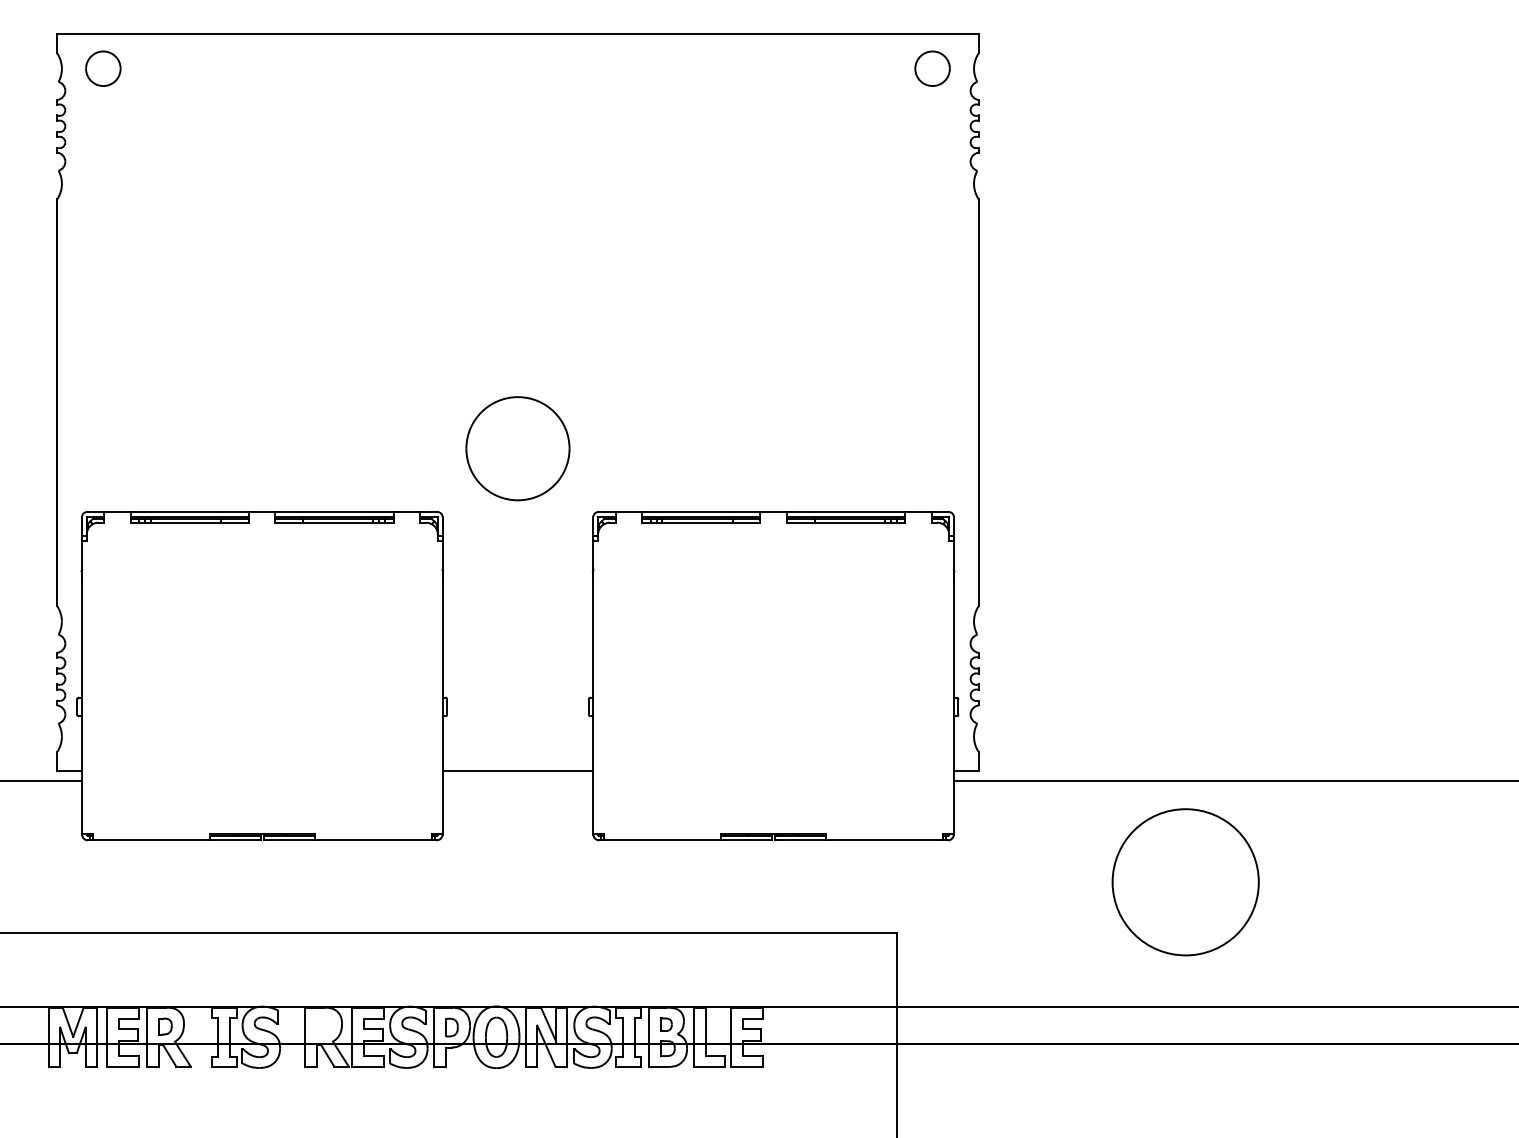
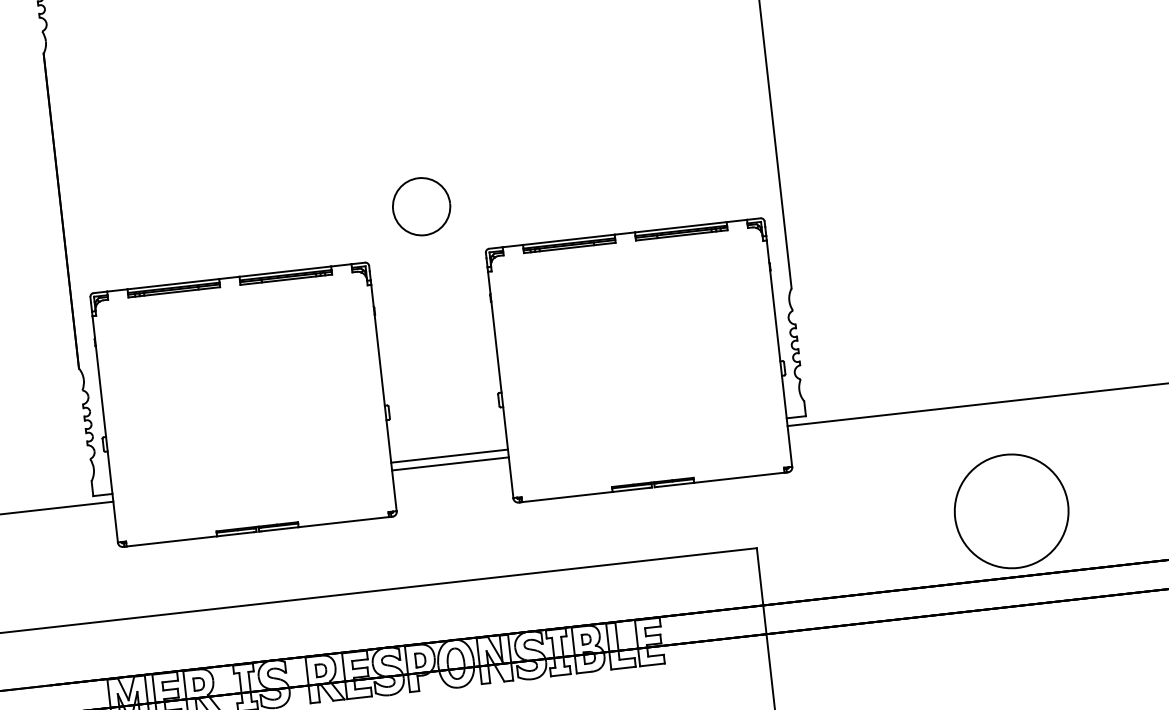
part: (517, 448) -> (421, 206), size x0.71
line: (517, 781) -> (450, 464), added
circle: (1185, 882) -> (1011, 511), moved
part: (323, 1026) -> (321, 670), added

